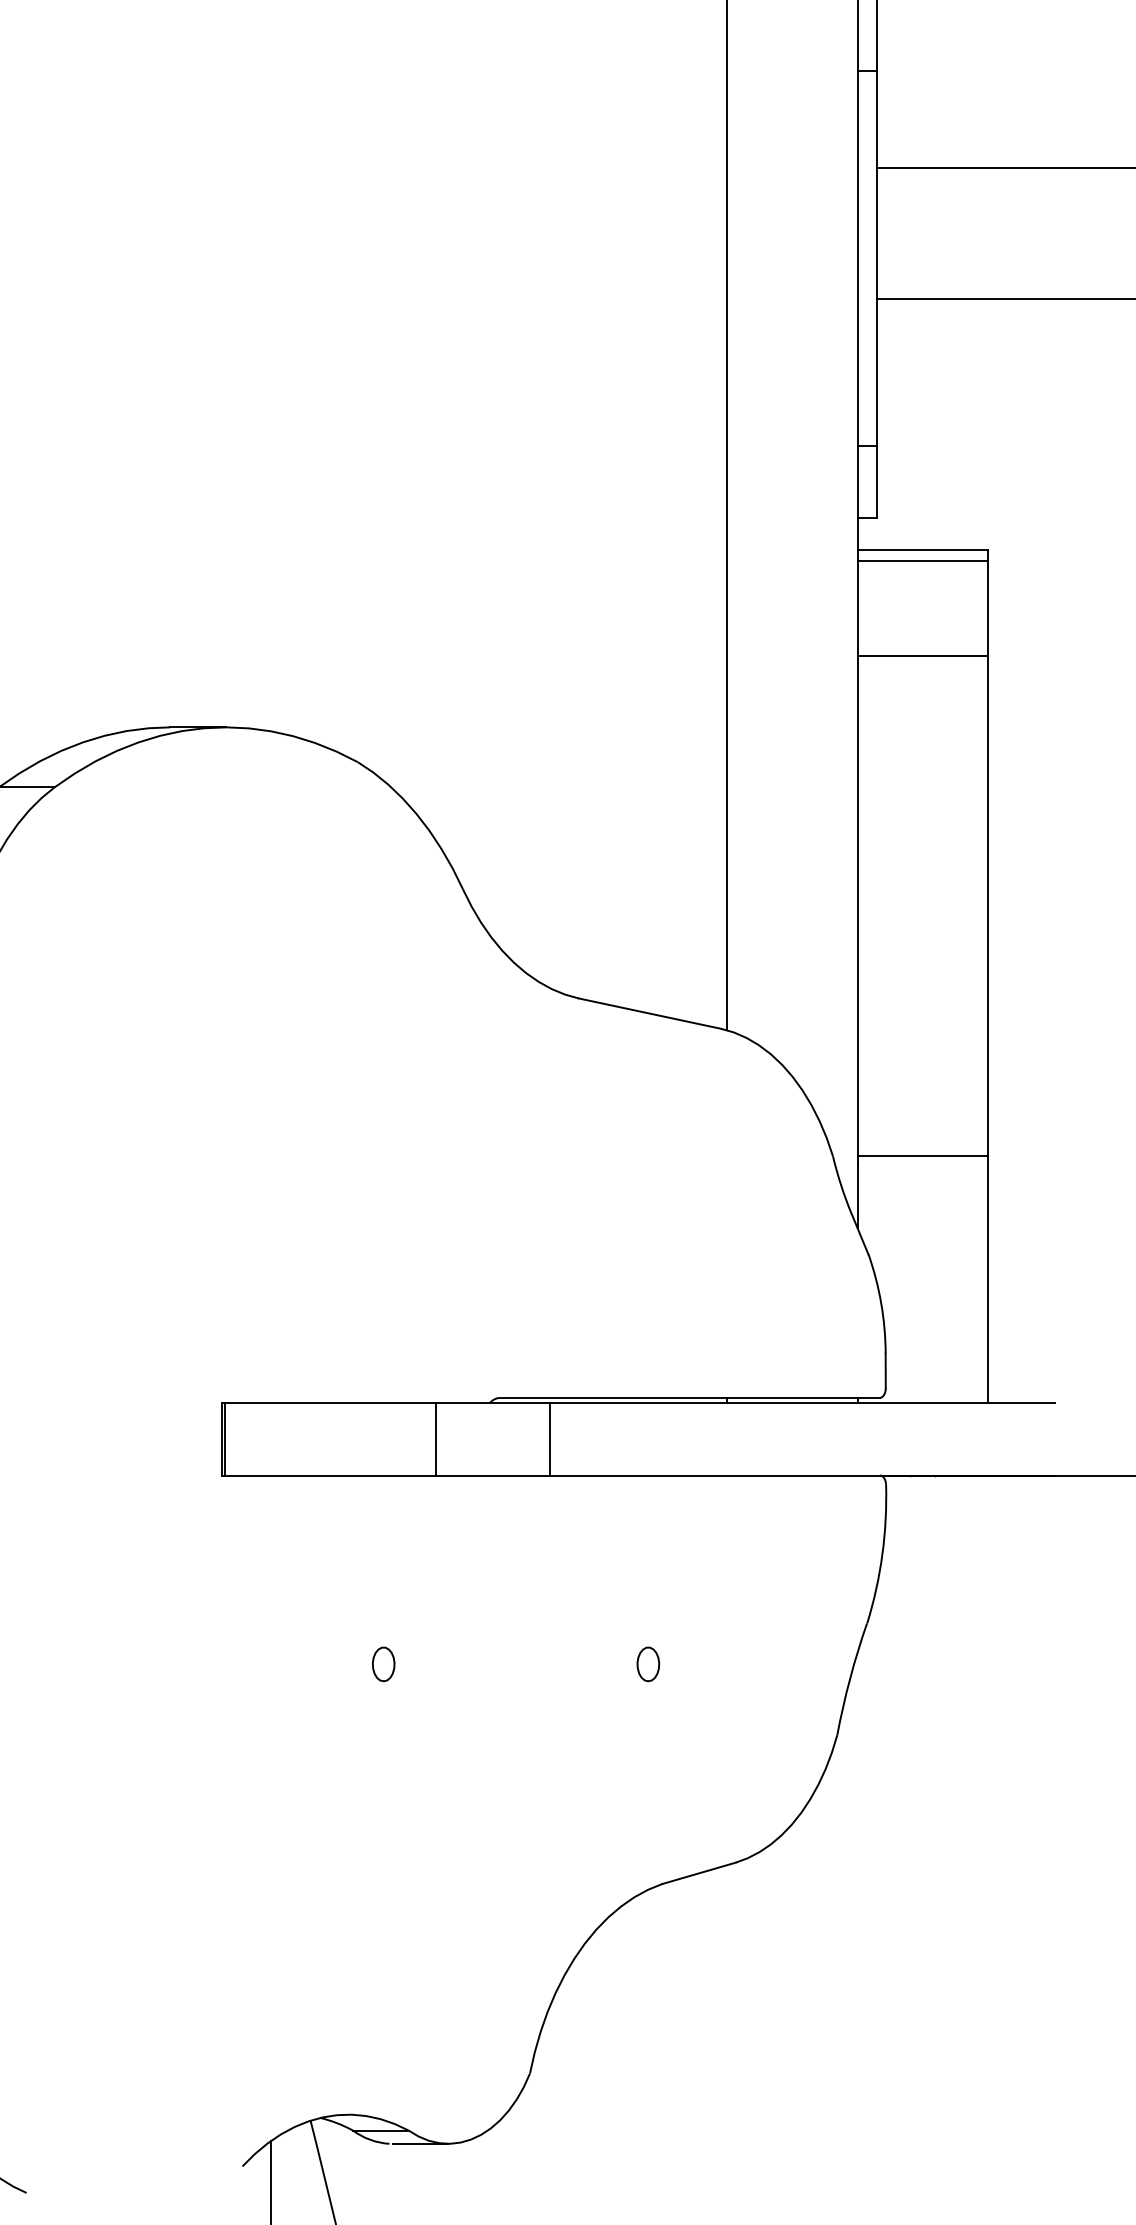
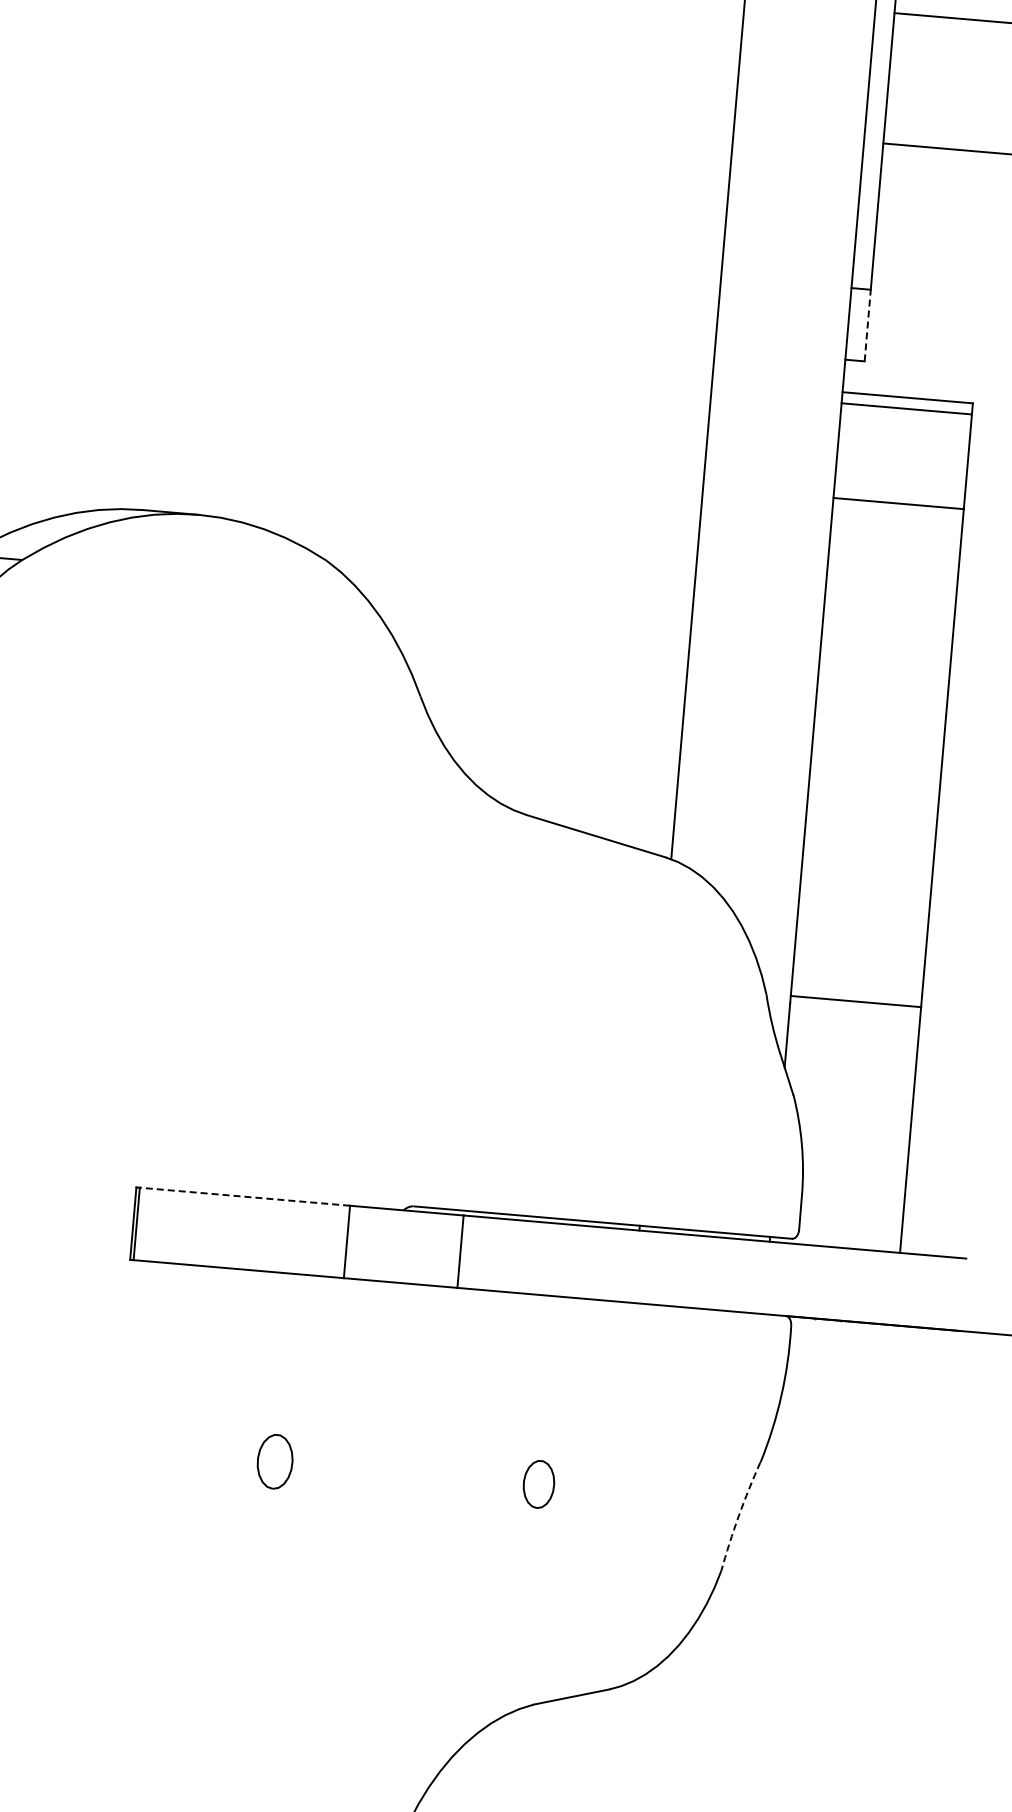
line: (876, 481) -> (867, 325), solid -> dashed
line: (330, 1402) -> (244, 1196), solid -> dashed
part: (383, 1664) -> (275, 1461), size x1.6
part: (648, 1664) -> (539, 1484), size x1.4
arc: (850, 1678) -> (739, 1515), solid -> dashed

